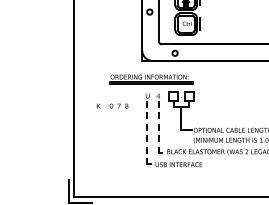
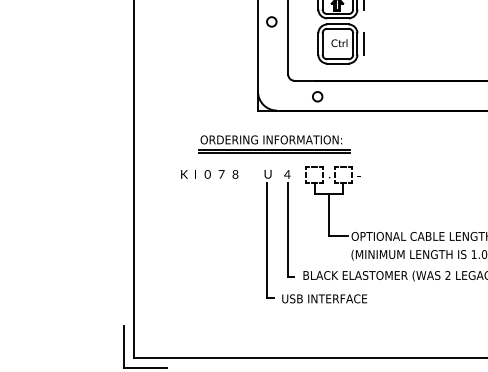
text: (112, 105) -> (209, 173), moved
line: (158, 126) -> (287, 229), dashed -> solid
line: (147, 132) -> (267, 240), dashed -> solid

